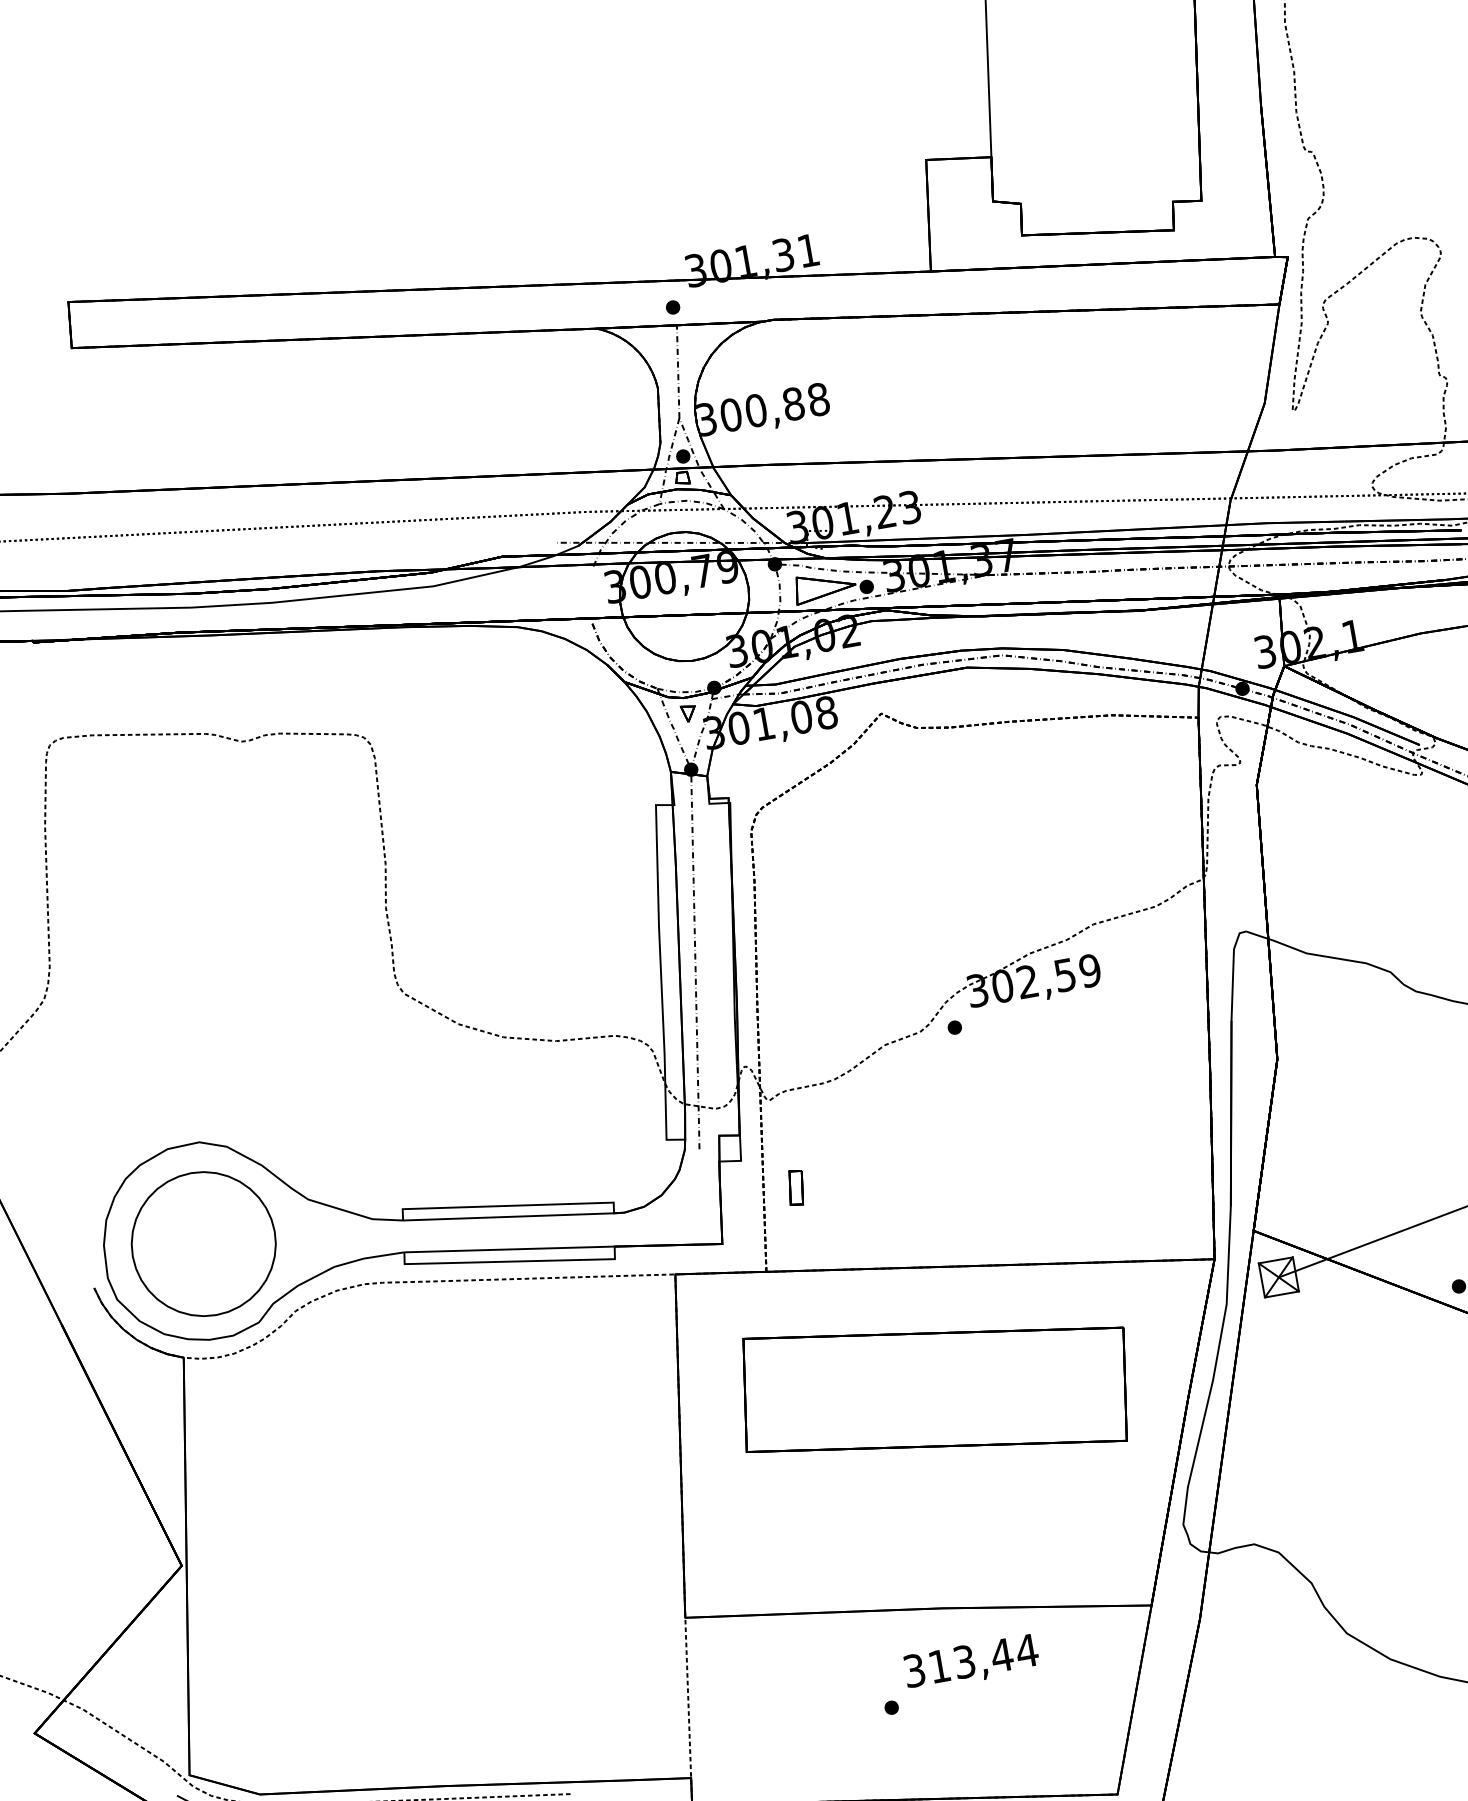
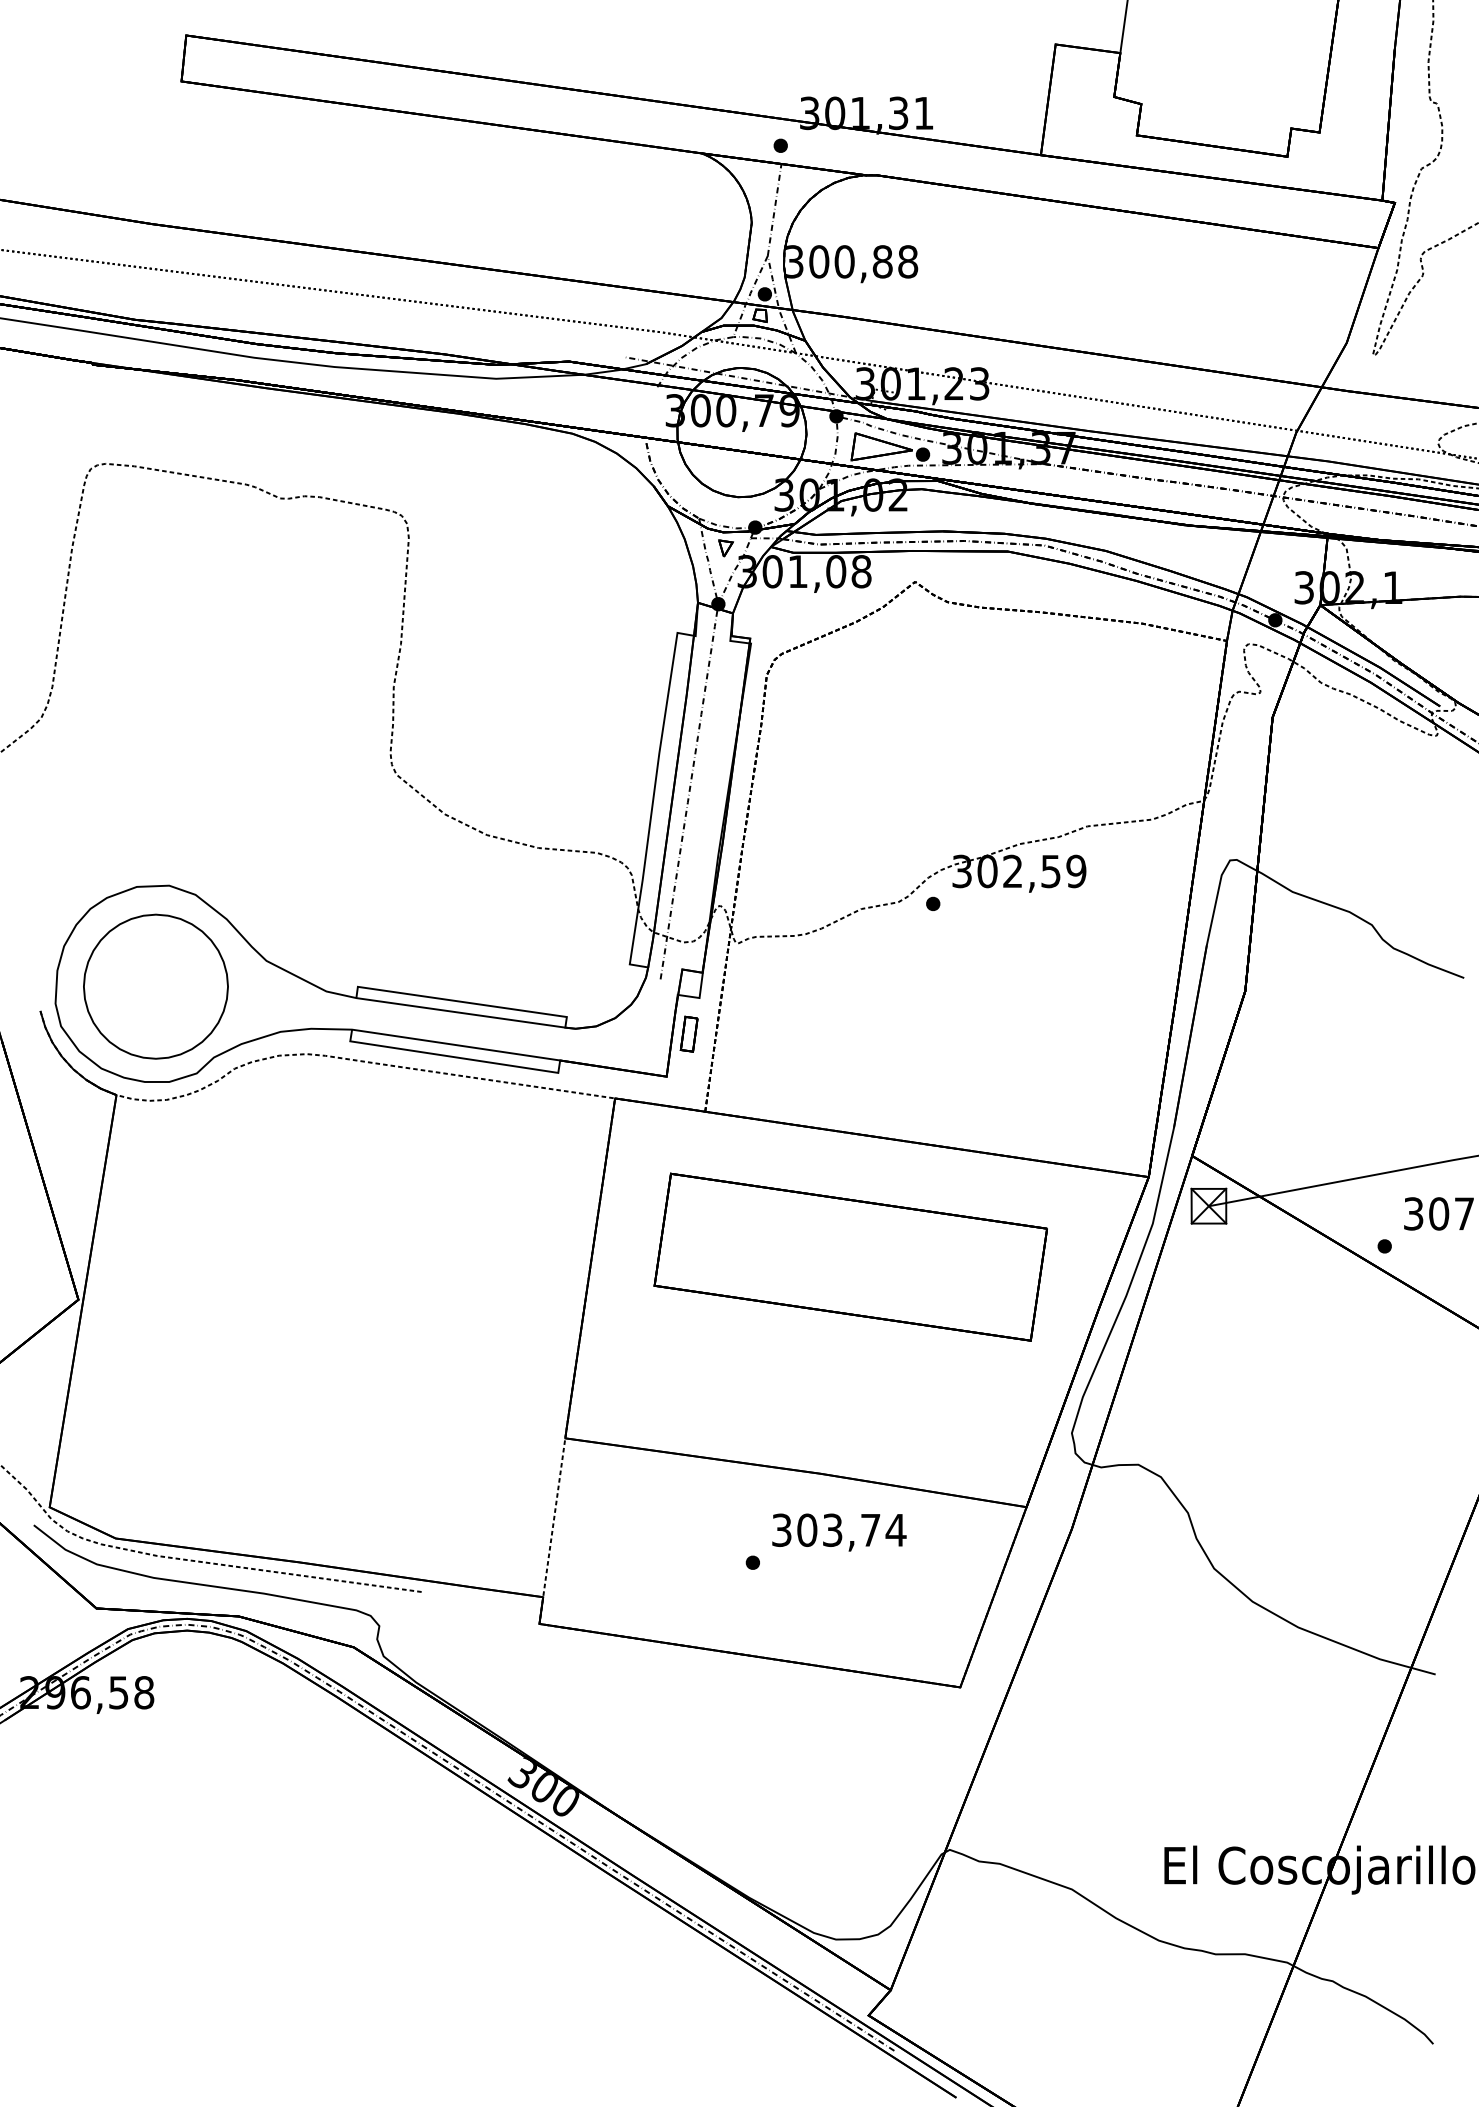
part: (795, 1187) -> (688, 1033), moved
text: (971, 1659) -> (839, 1529), 313,44 -> 303,74

